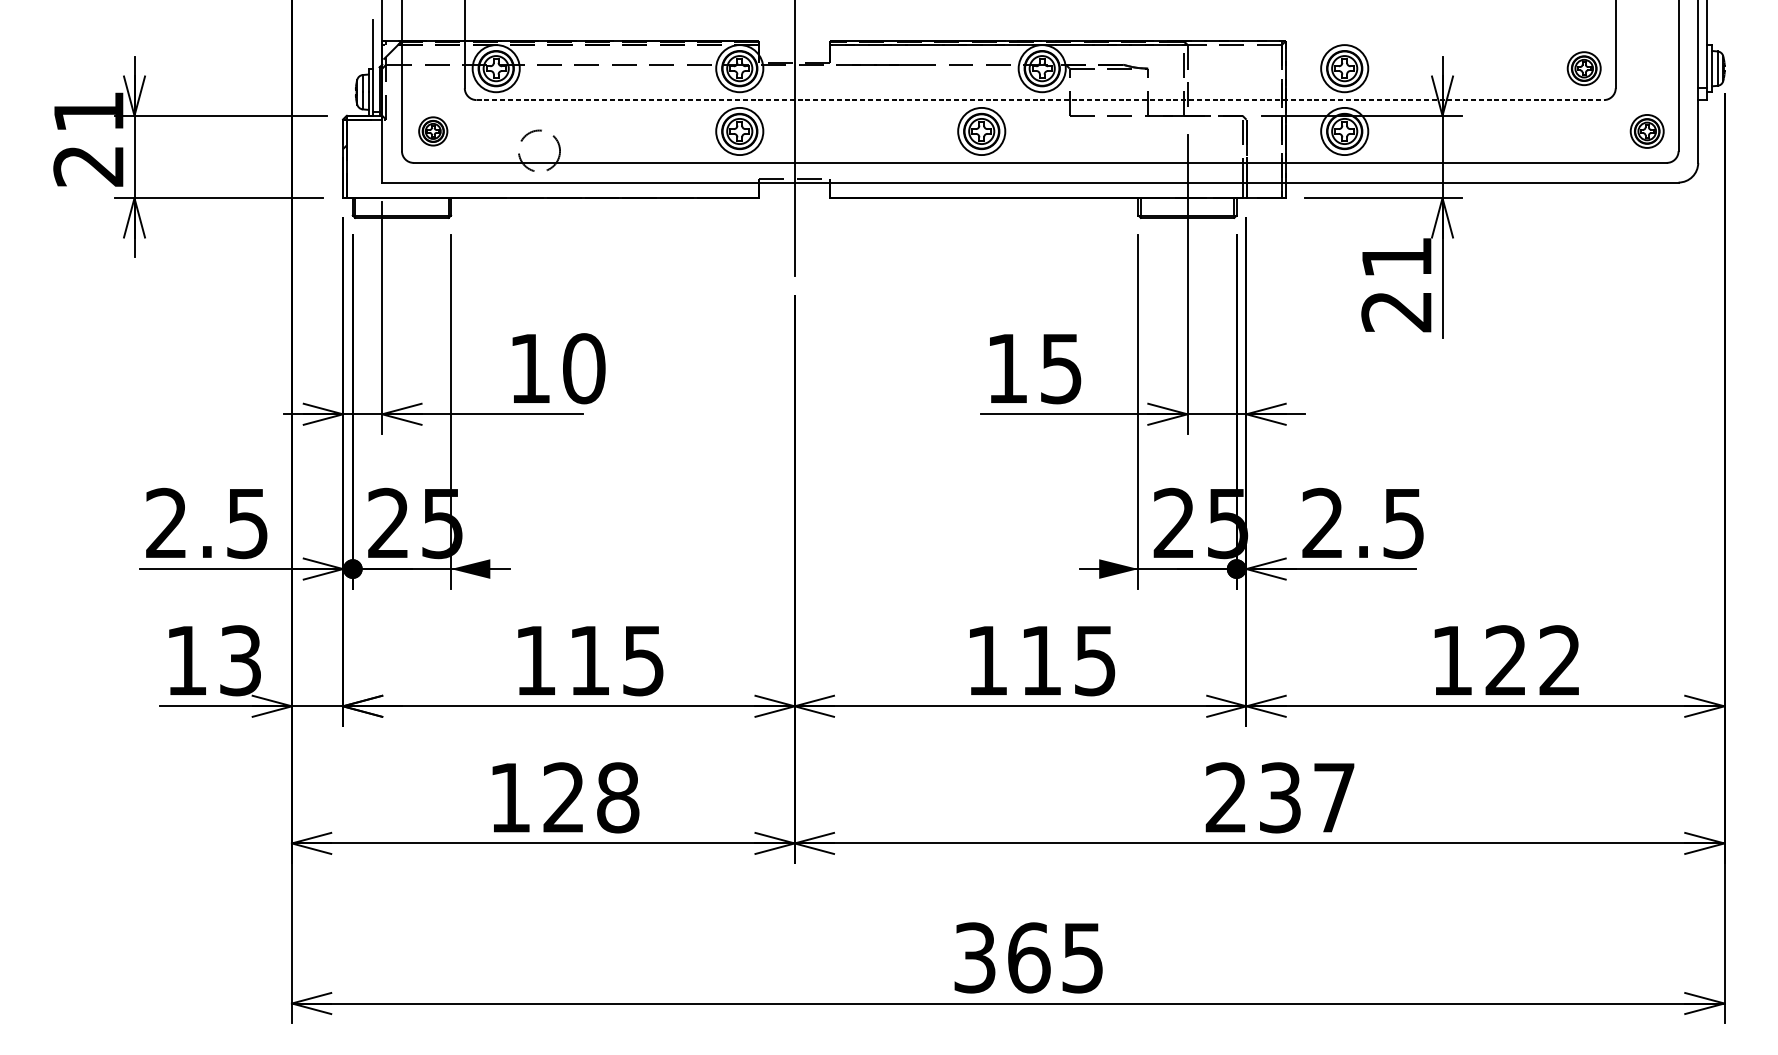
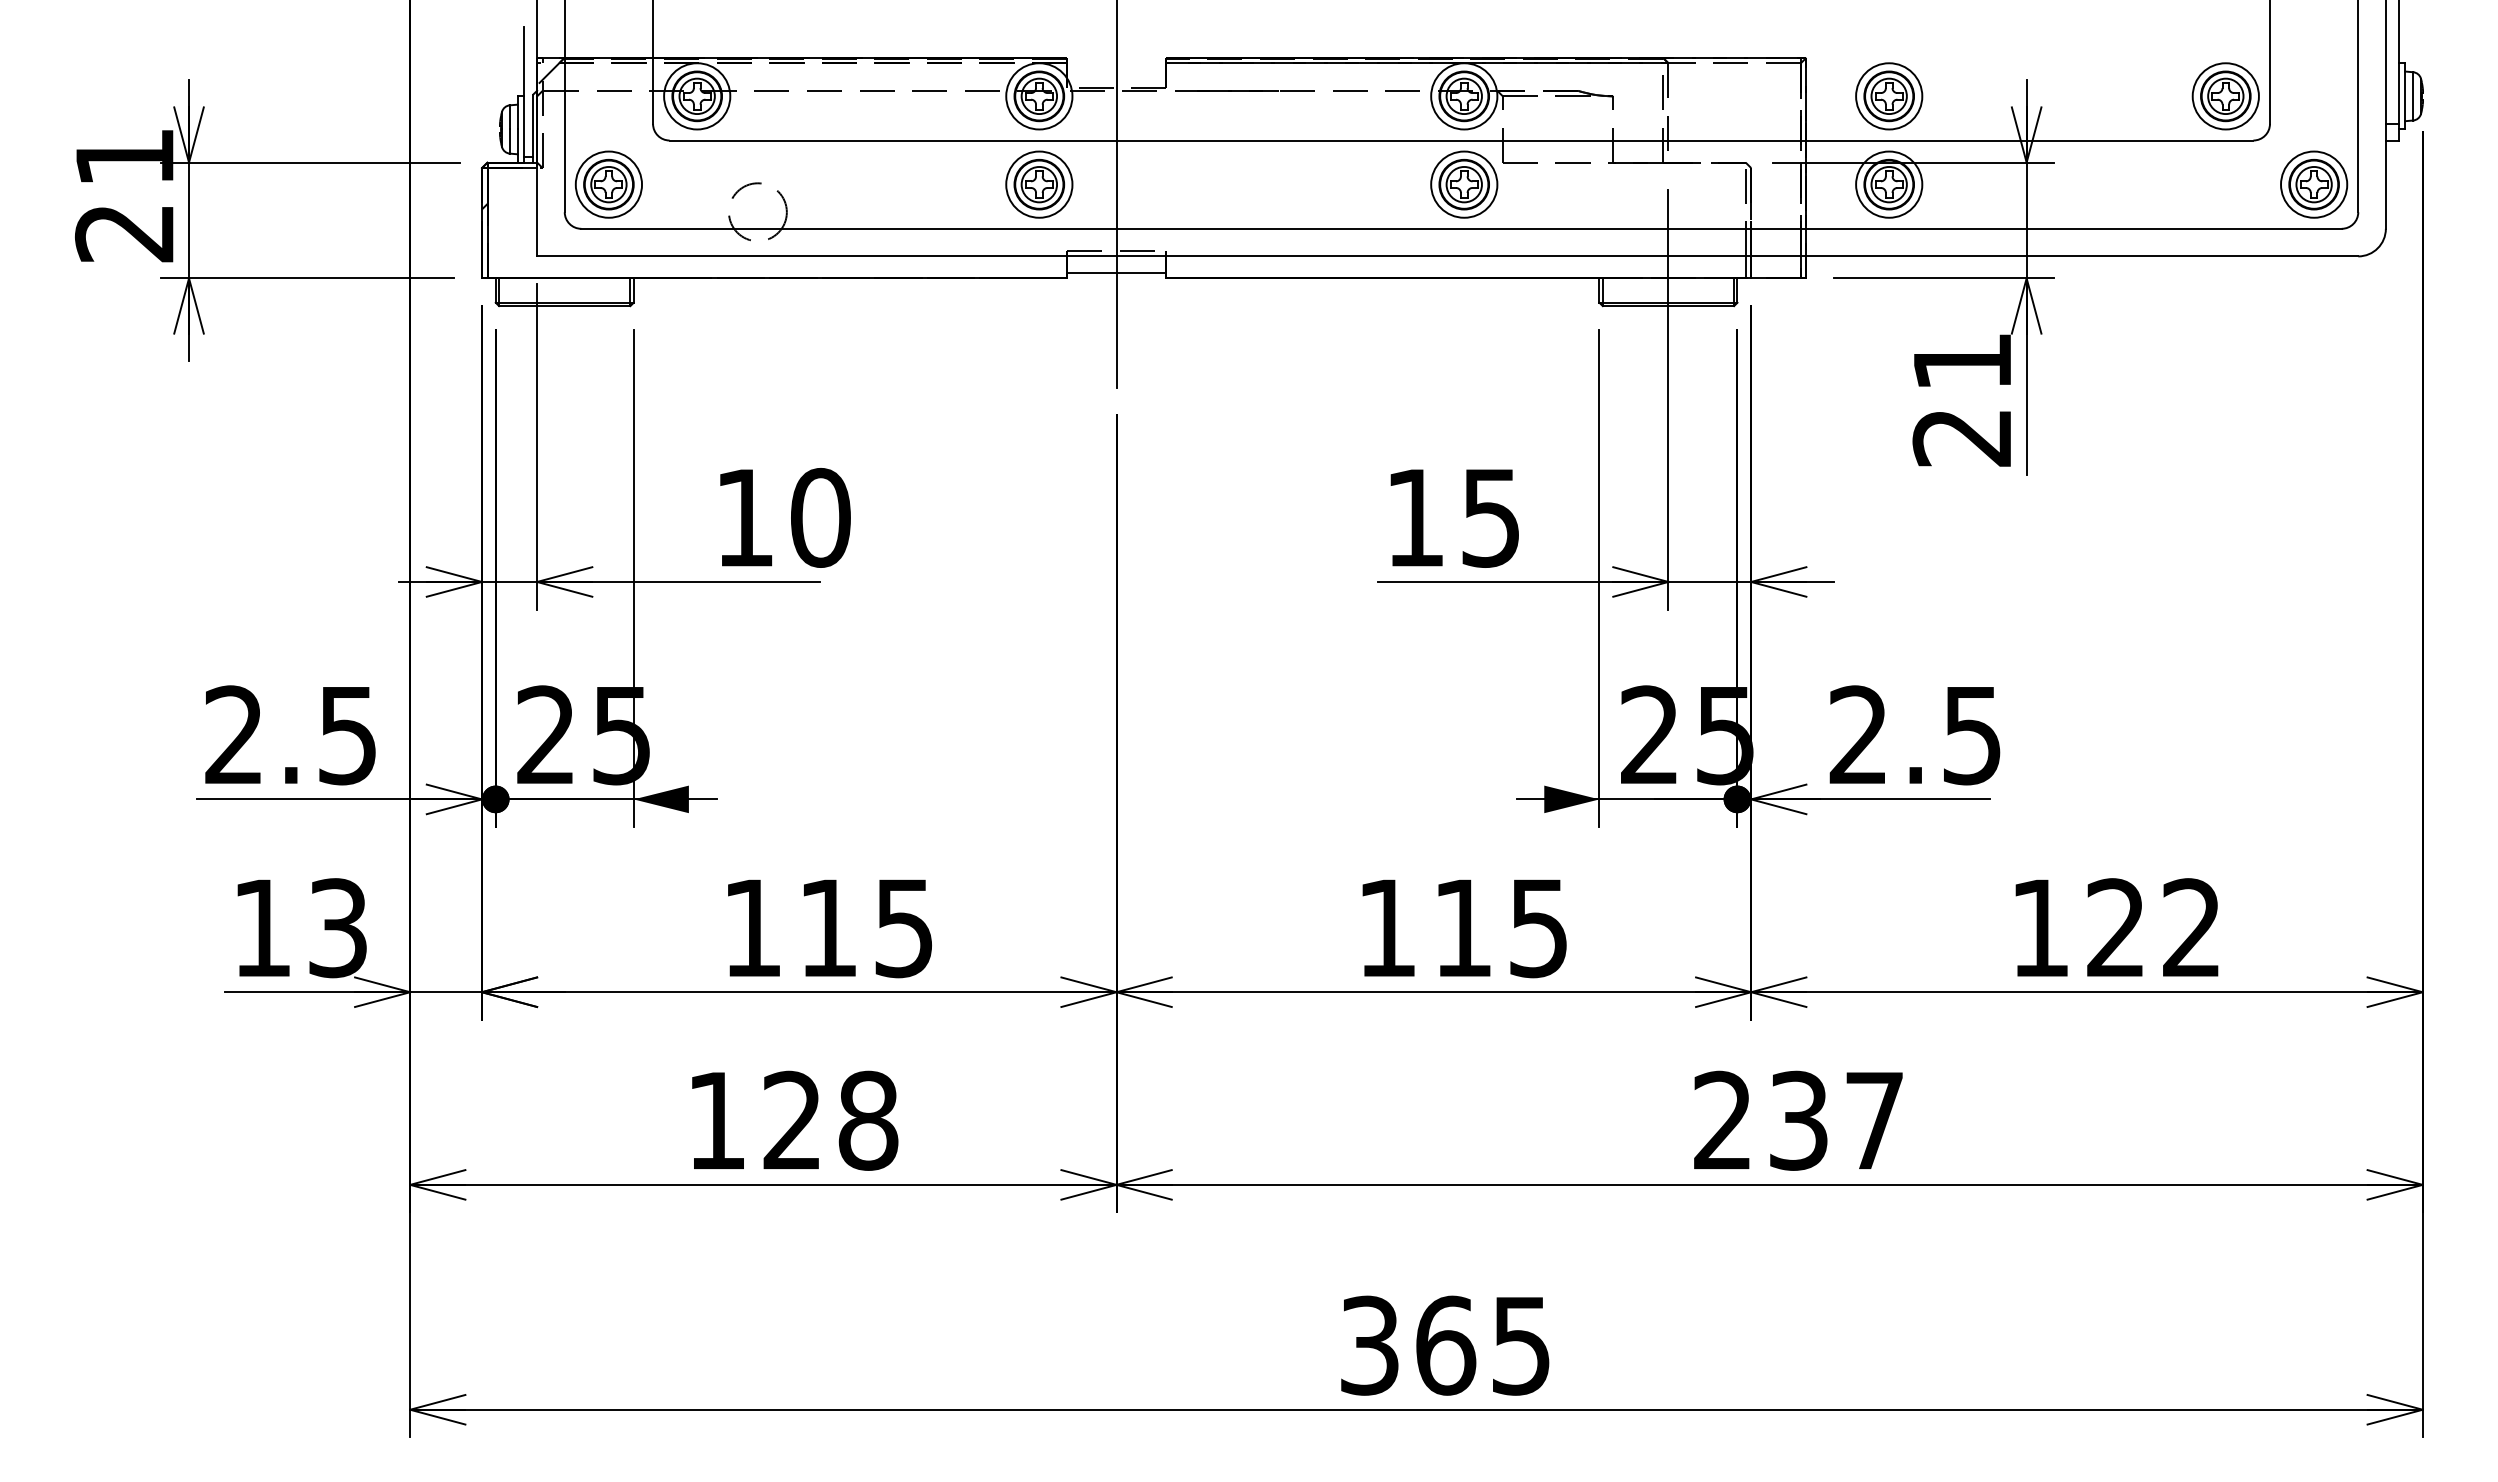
part: (1584, 68) -> (2225, 96), size x1.43
line: (1040, 100) -> (1461, 140), dashed -> solid
part: (433, 131) -> (608, 184), size x1.67
part: (981, 131) -> (1464, 184), moved
part: (1647, 131) -> (2314, 184), size x1.43
line: (794, 194) -> (1116, 272), added

